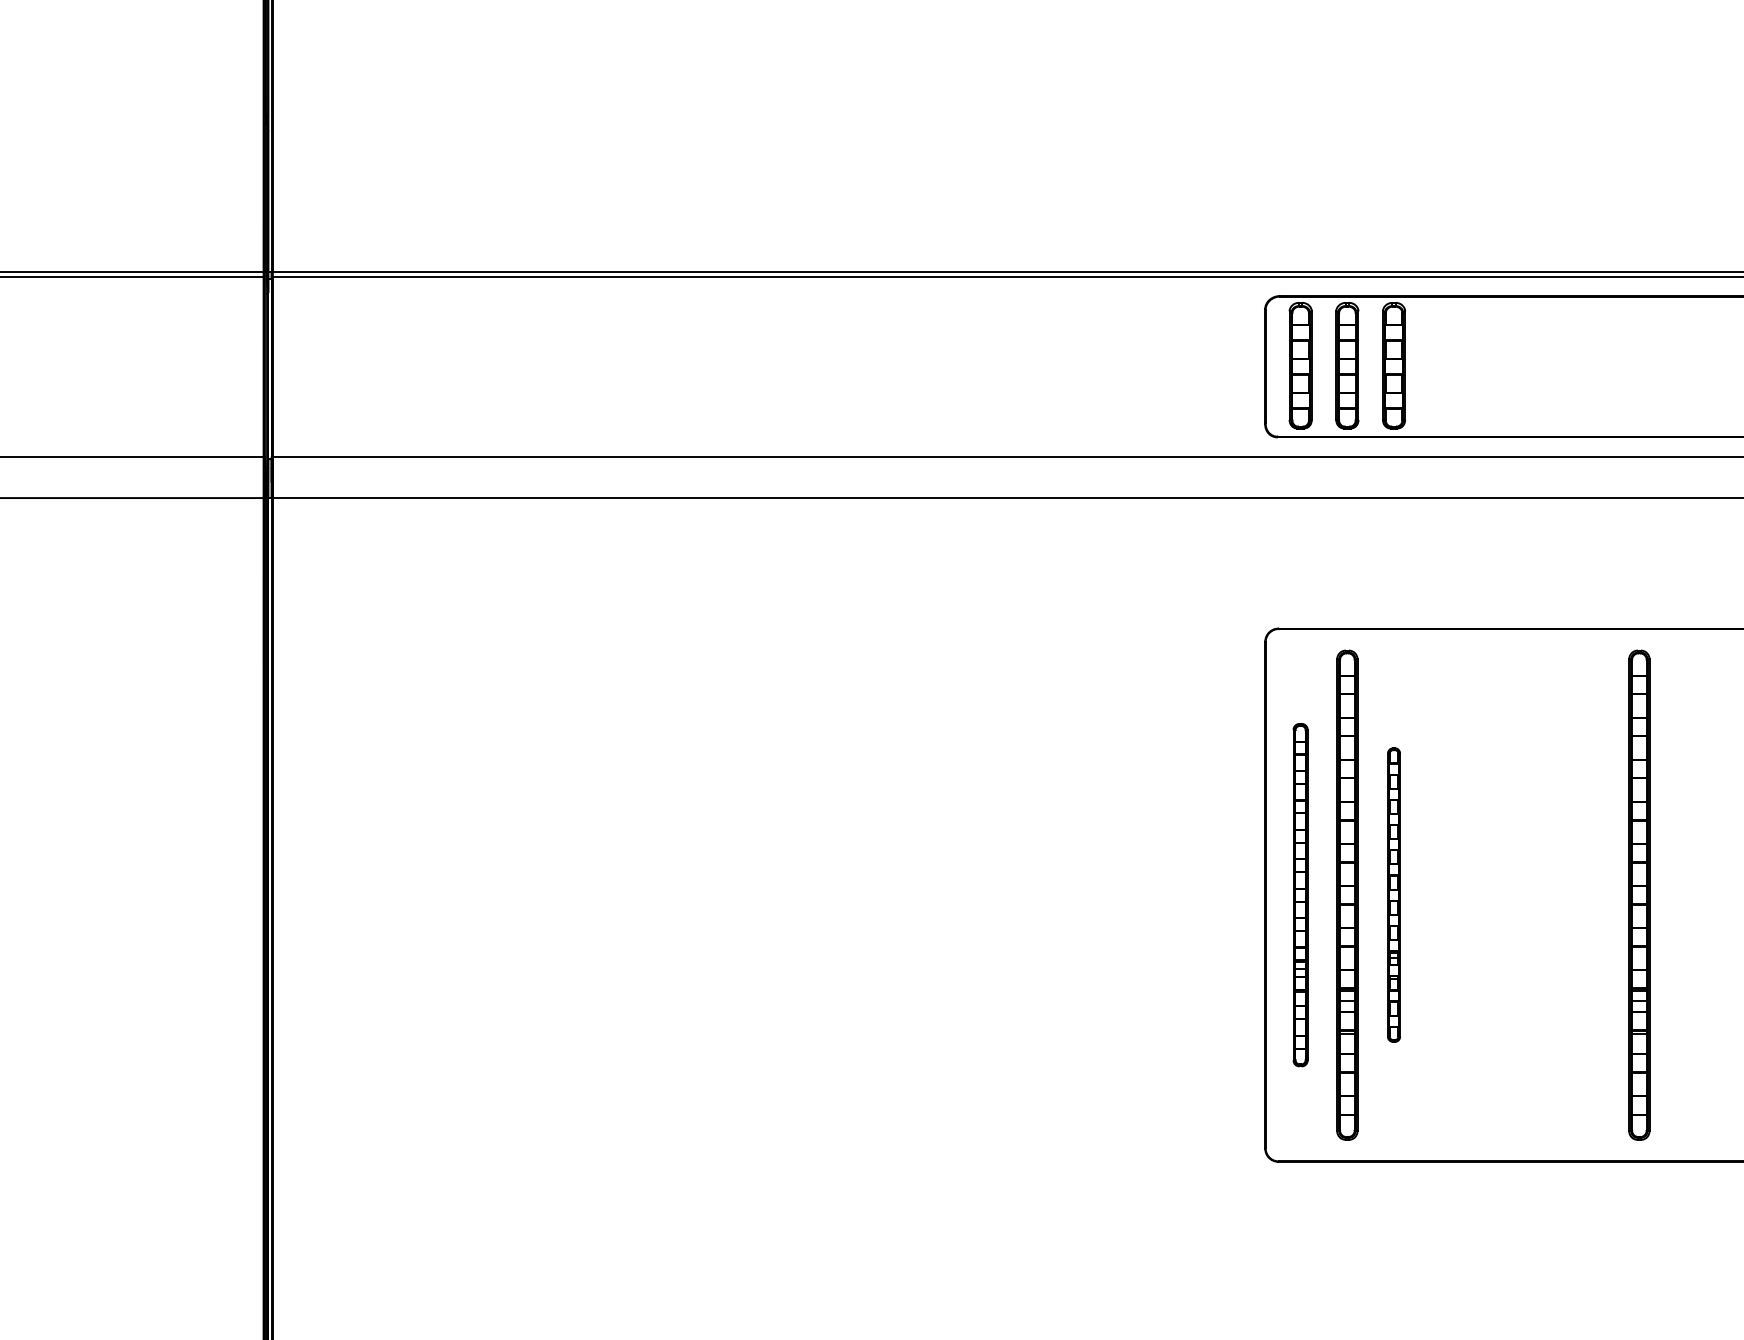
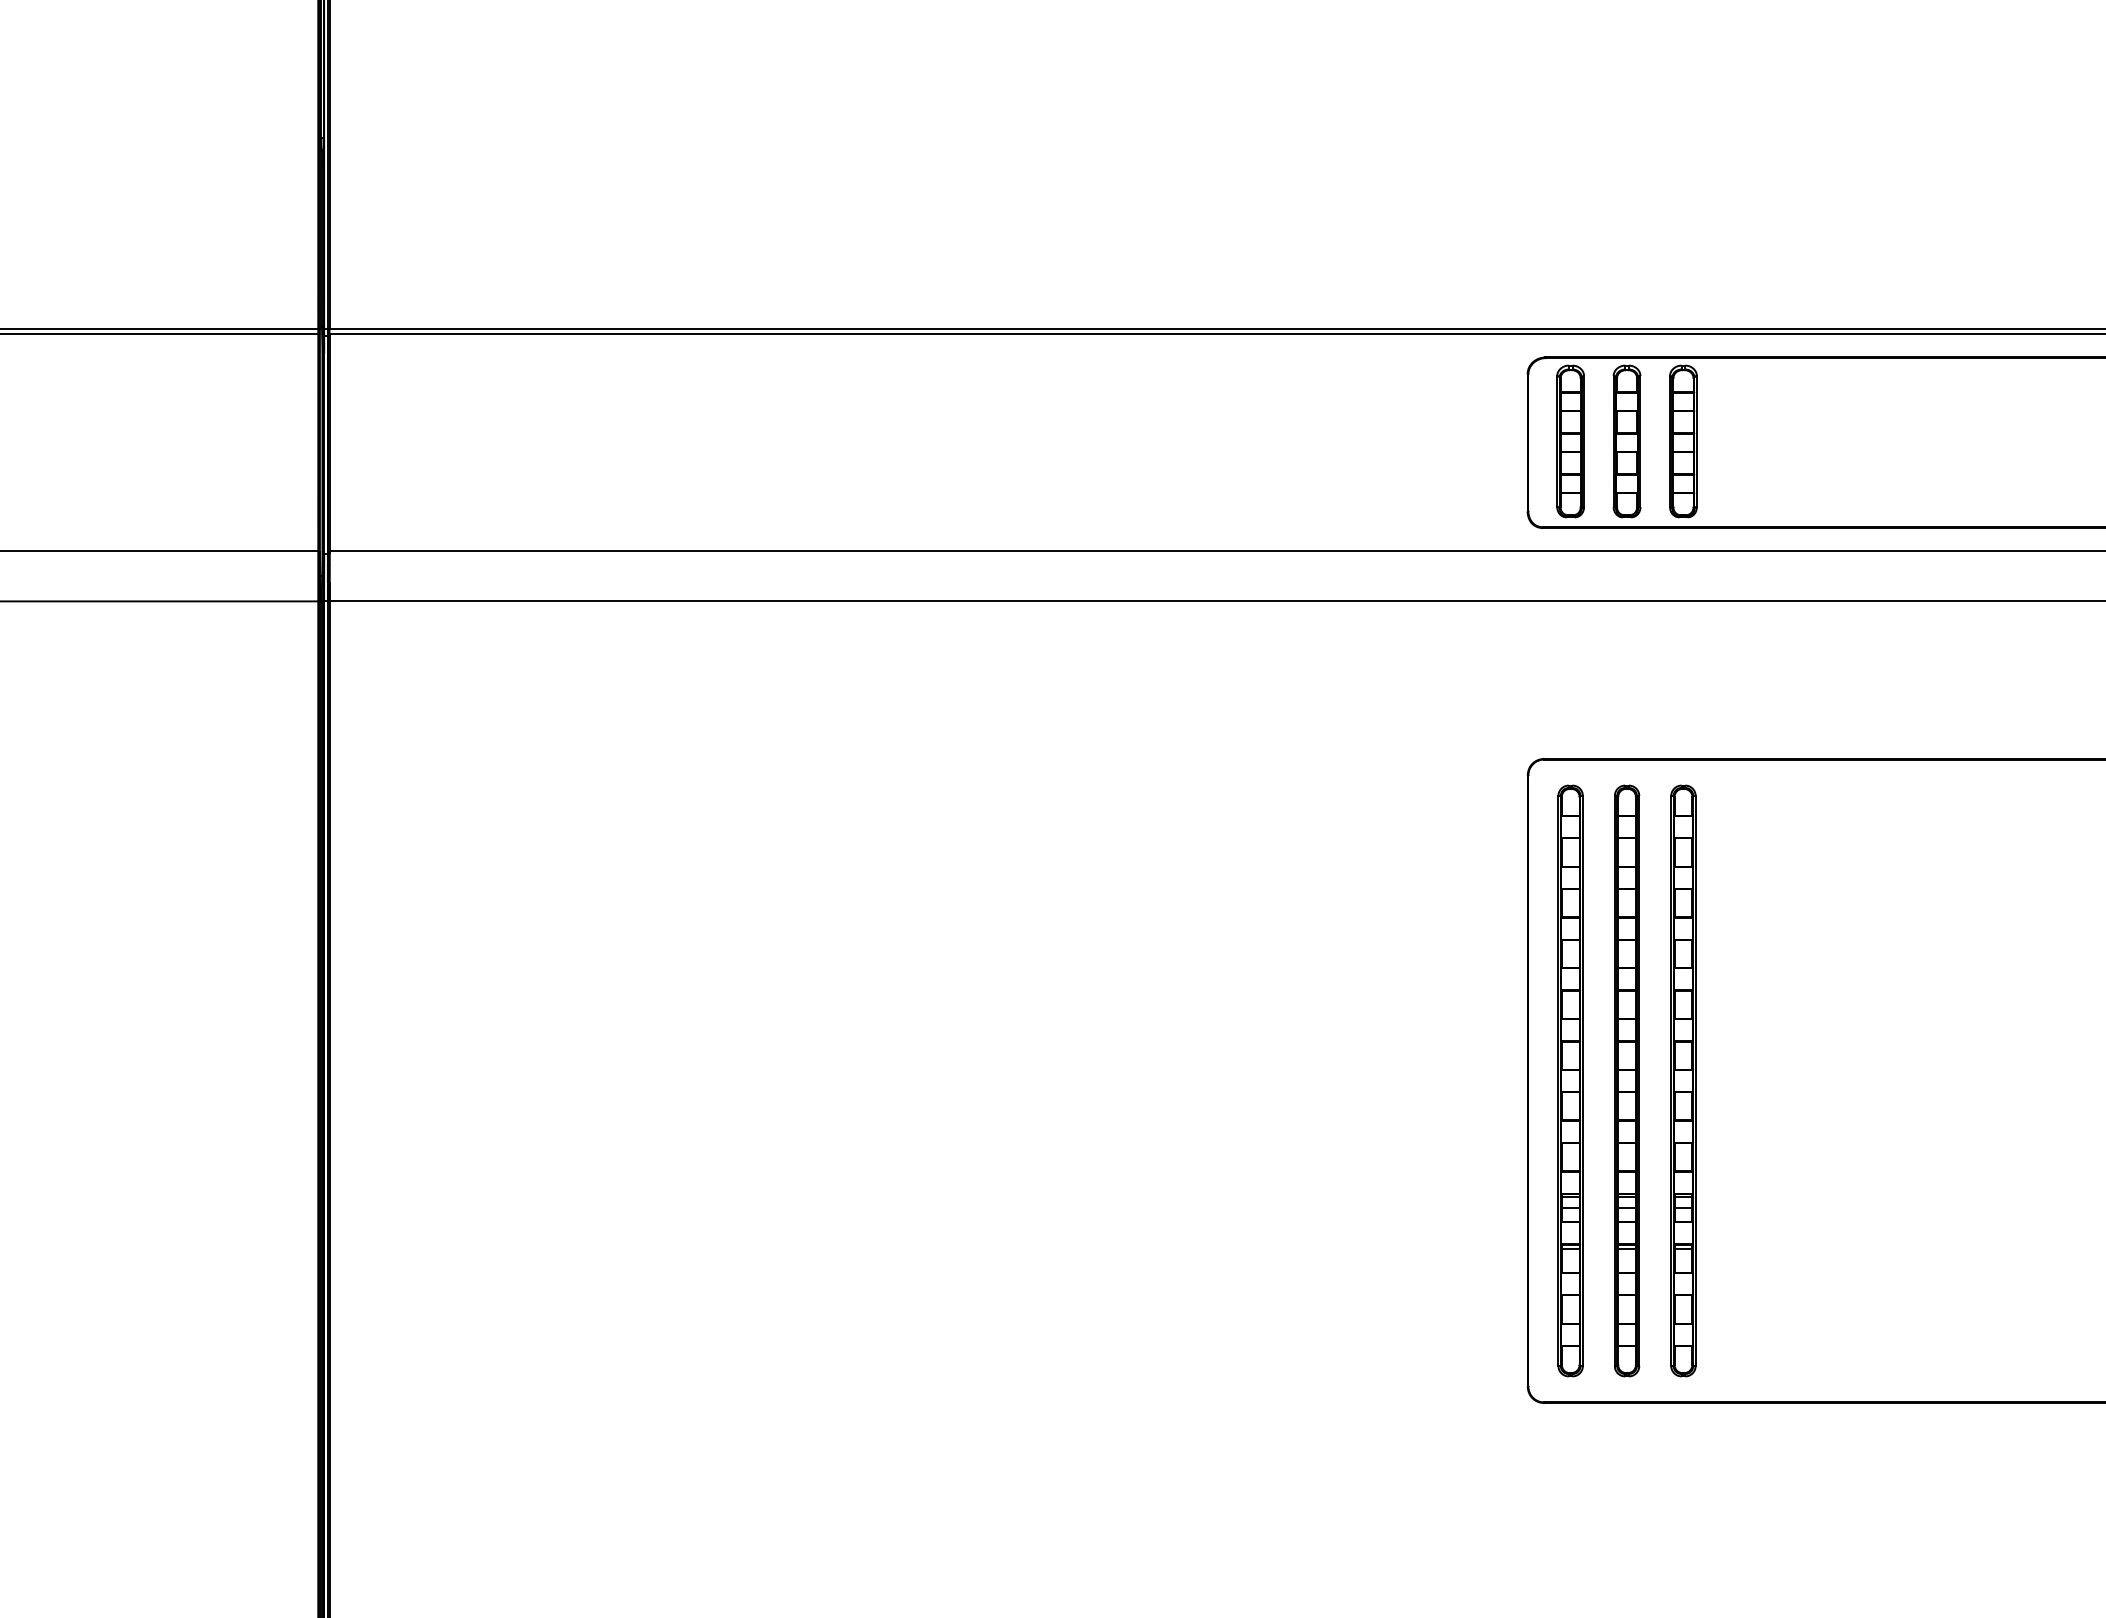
part: (1300, 894) -> (1570, 1080), size x1.43
part: (1393, 894) -> (1682, 1080), size x1.67
part: (1639, 894) -> (1979, 1080), removed

